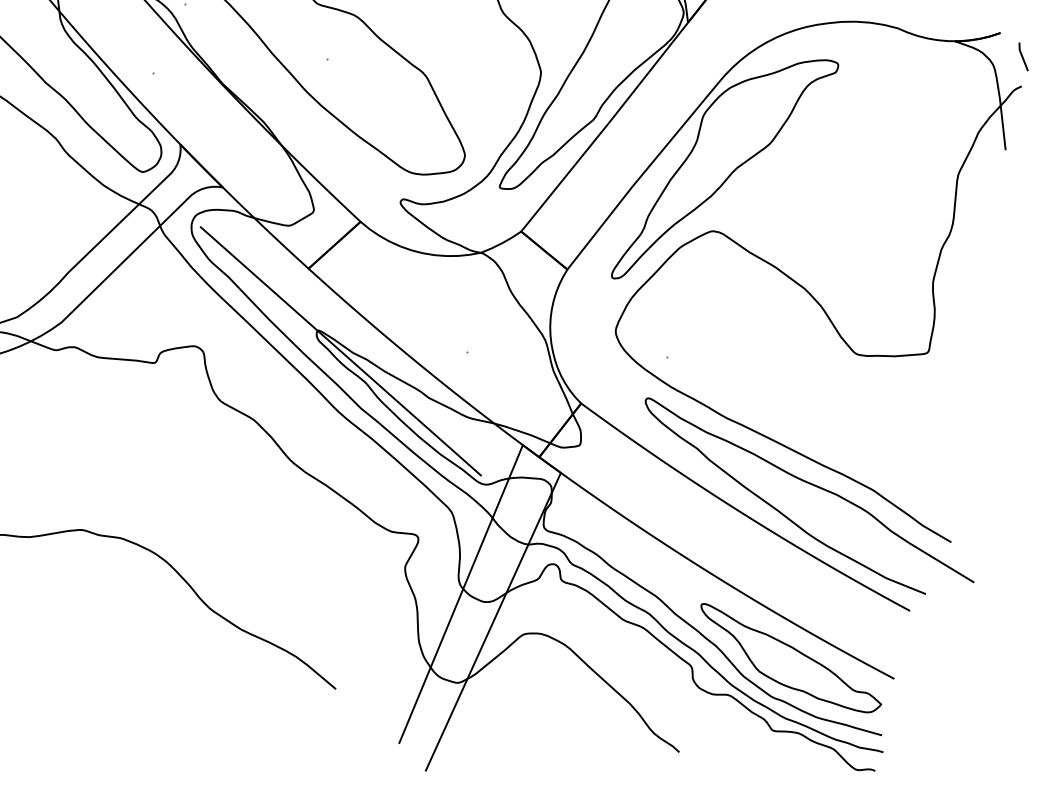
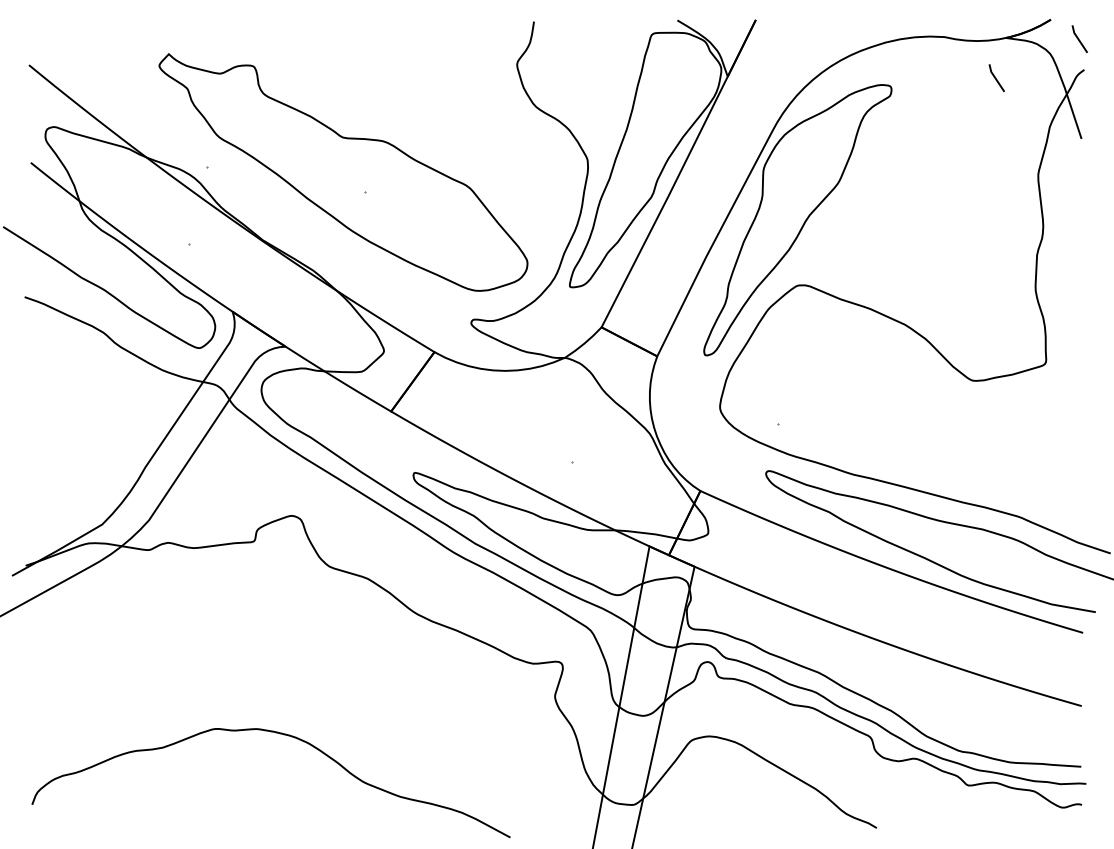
line: (938, 77) -> (996, 78), added
line: (340, 351) -> (441, 489), removed
part: (790, 659) -> (970, 708), removed

